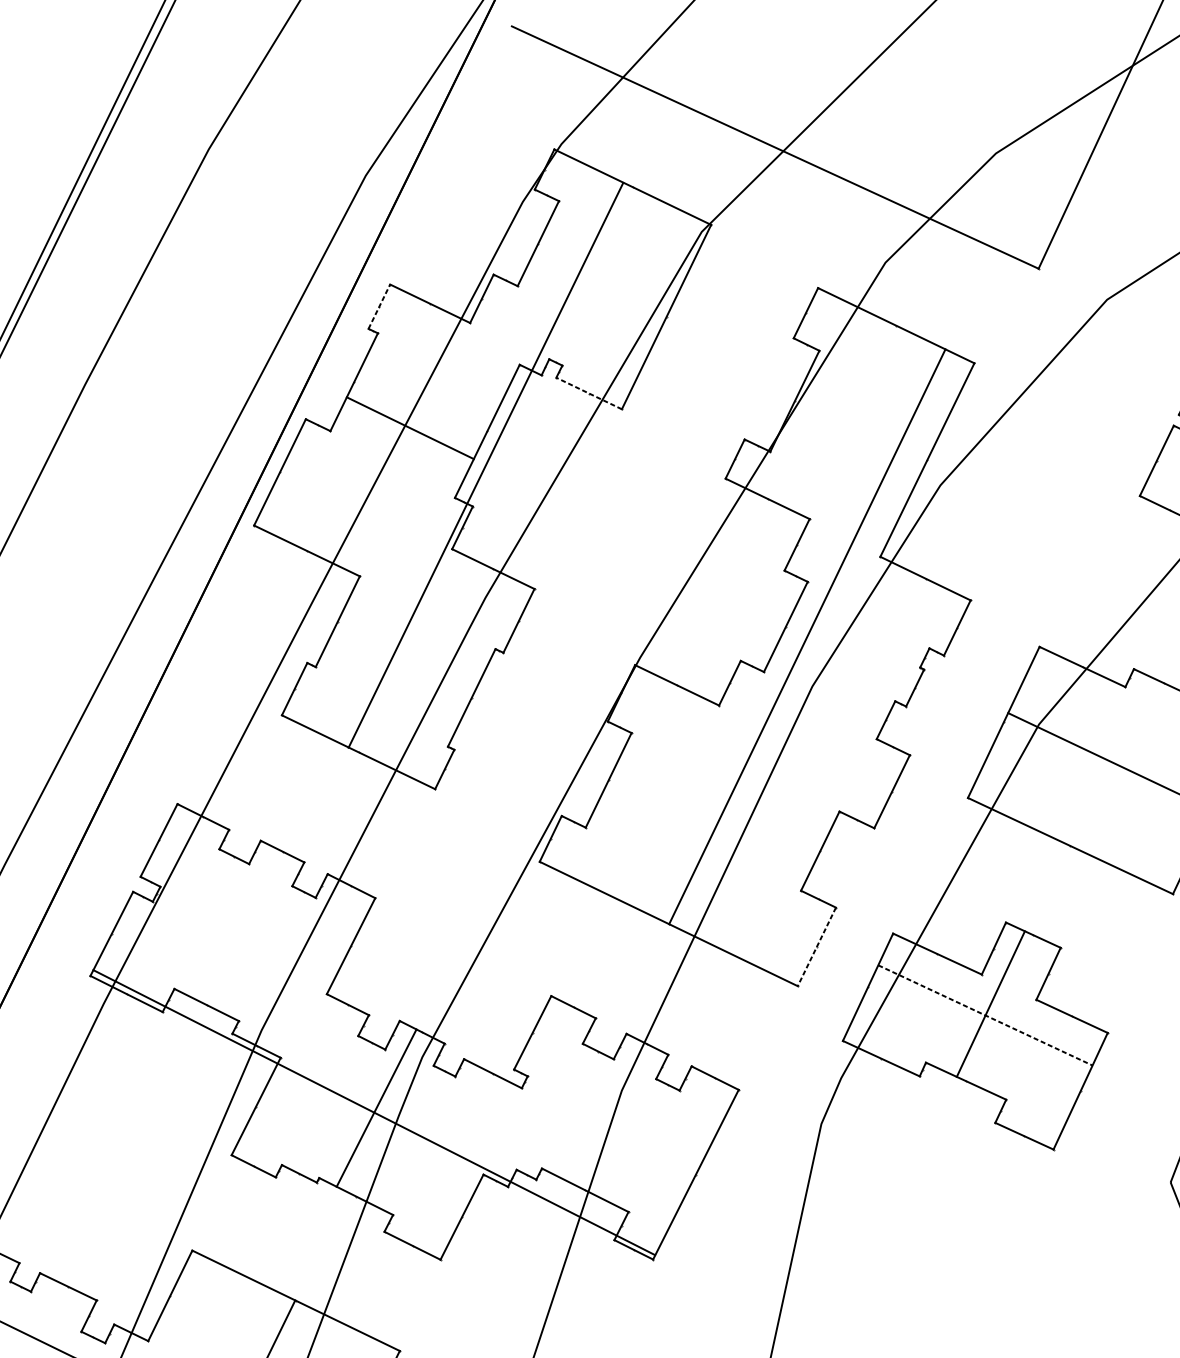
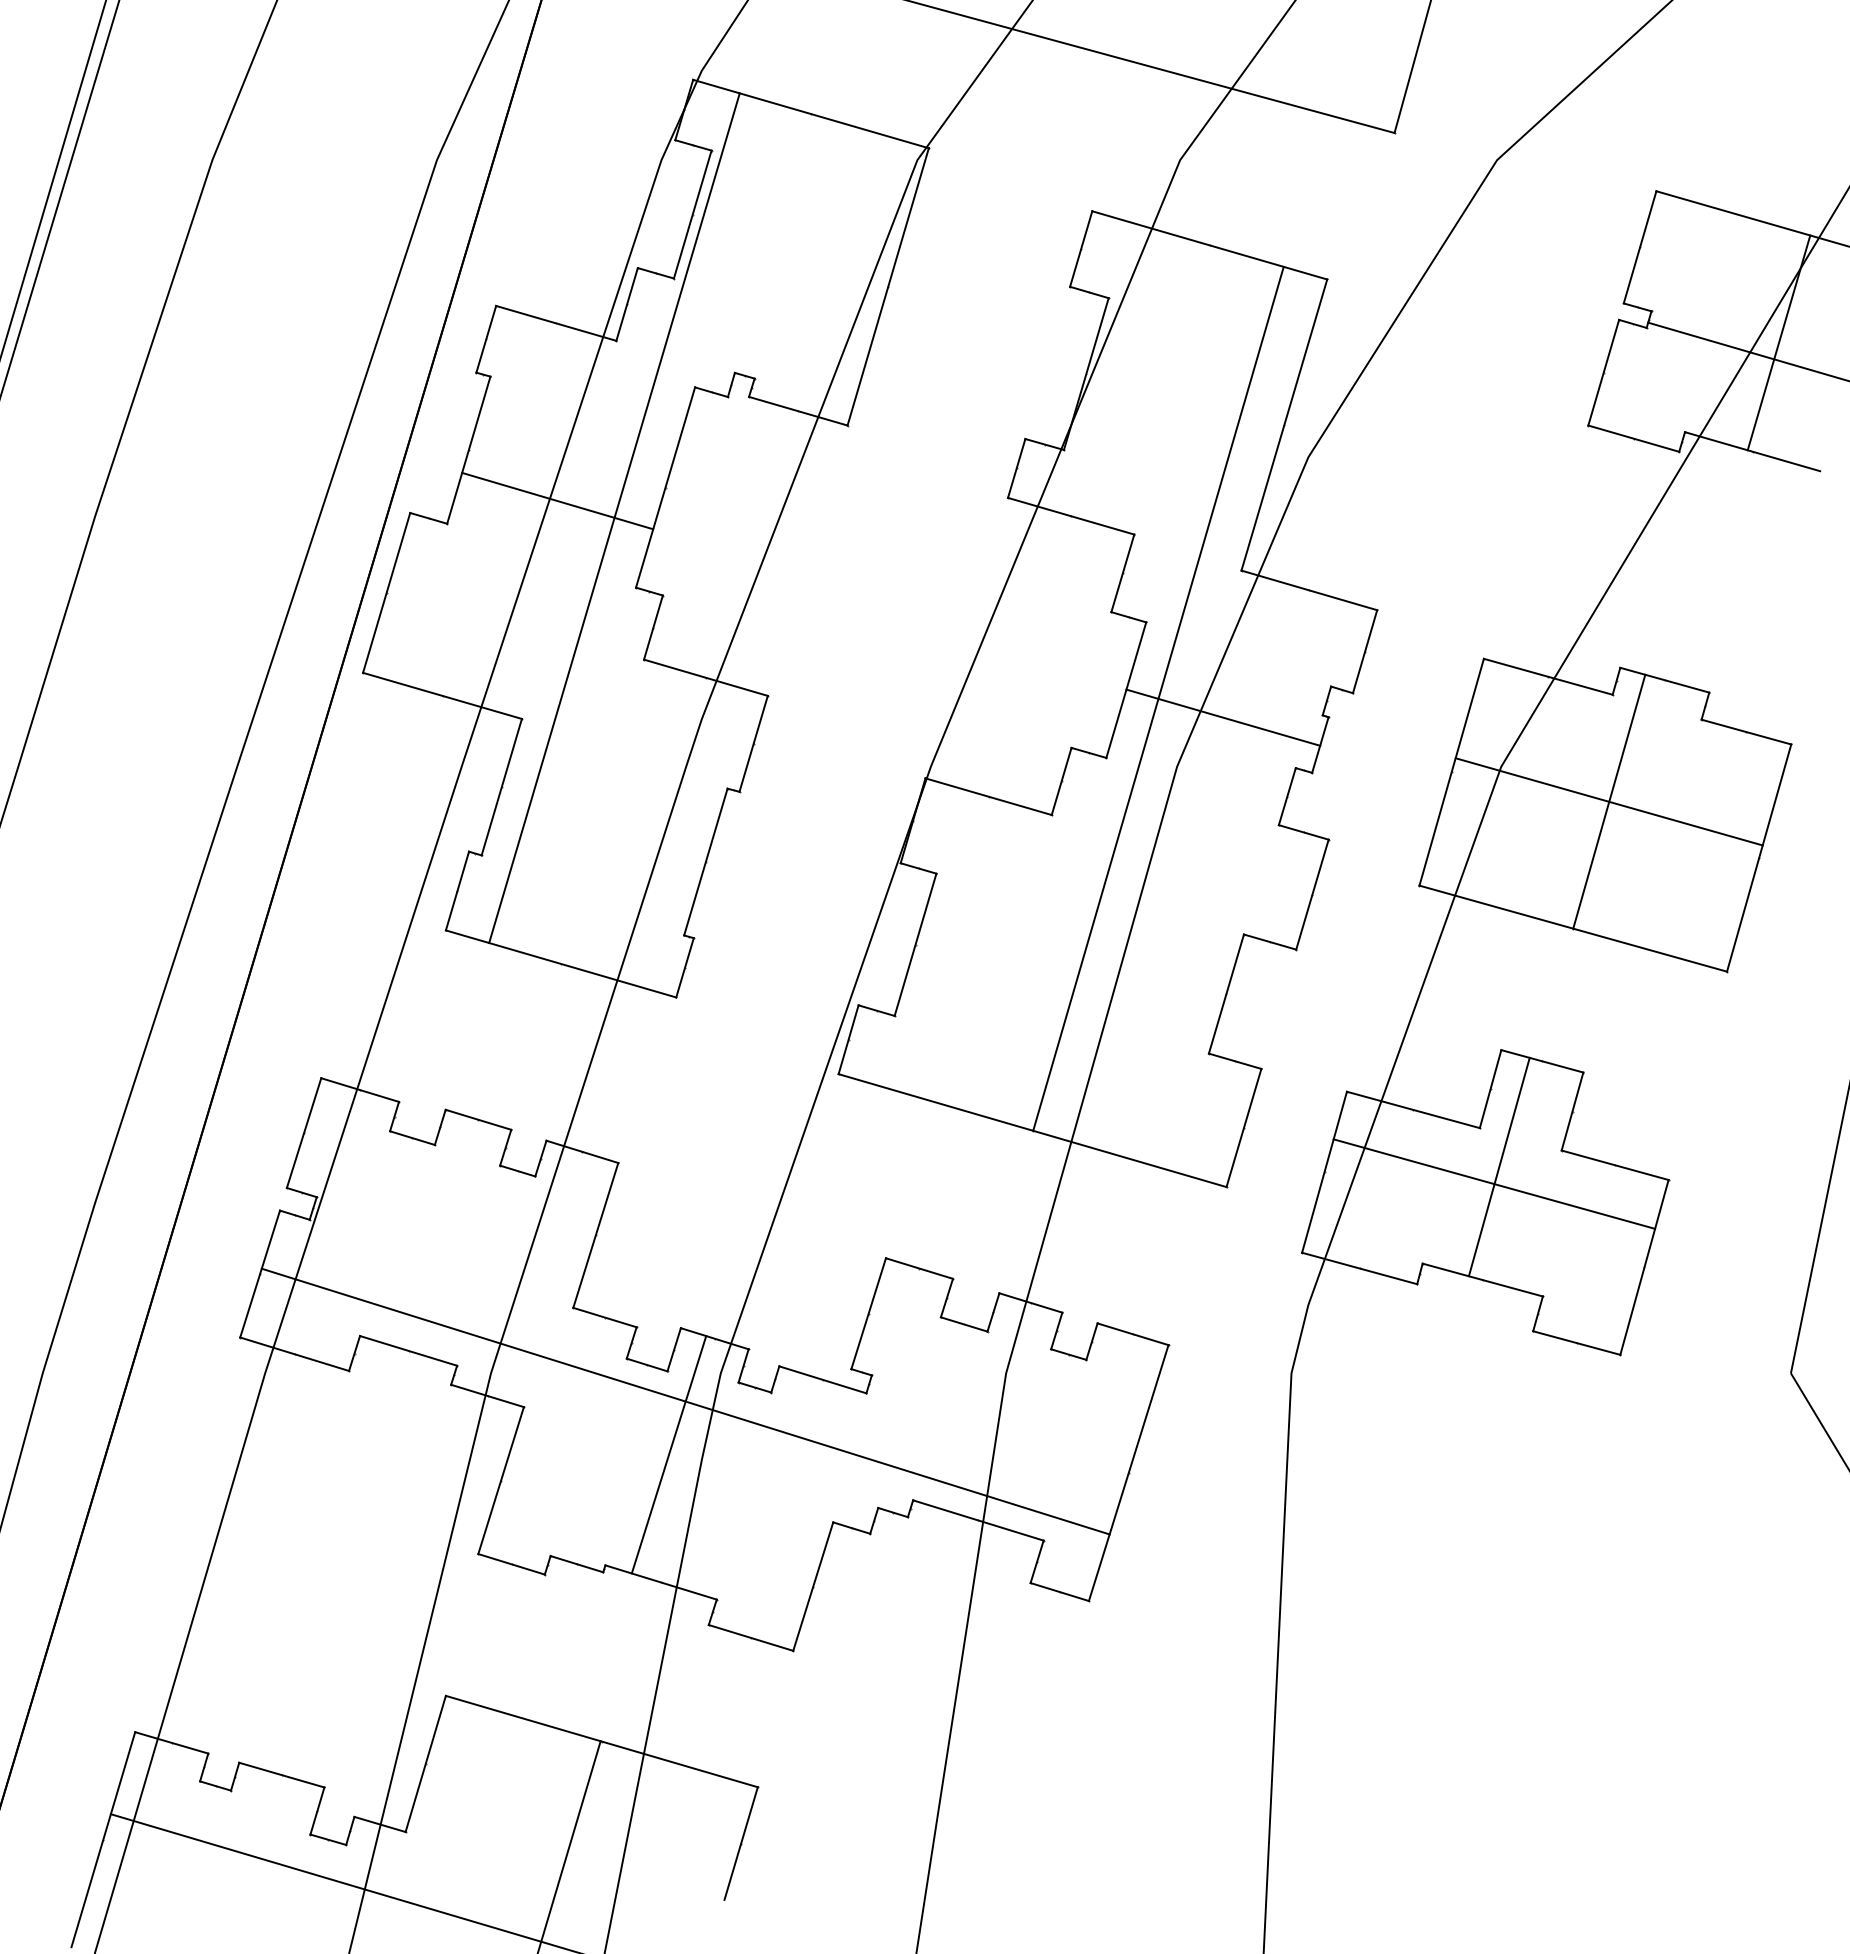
line: (379, 306) -> (486, 339), dashed -> solid
line: (588, 393) -> (797, 411), dashed -> solid
line: (485, 465) -> (614, 518), moved
line: (850, 657) -> (1223, 717), added
line: (1110, 761) -> (1609, 801), added
line: (816, 947) -> (1243, 1128), dashed -> solid
line: (985, 1015) -> (1494, 1184), dashed -> solid
line: (374, 1112) -> (685, 1401), moved

